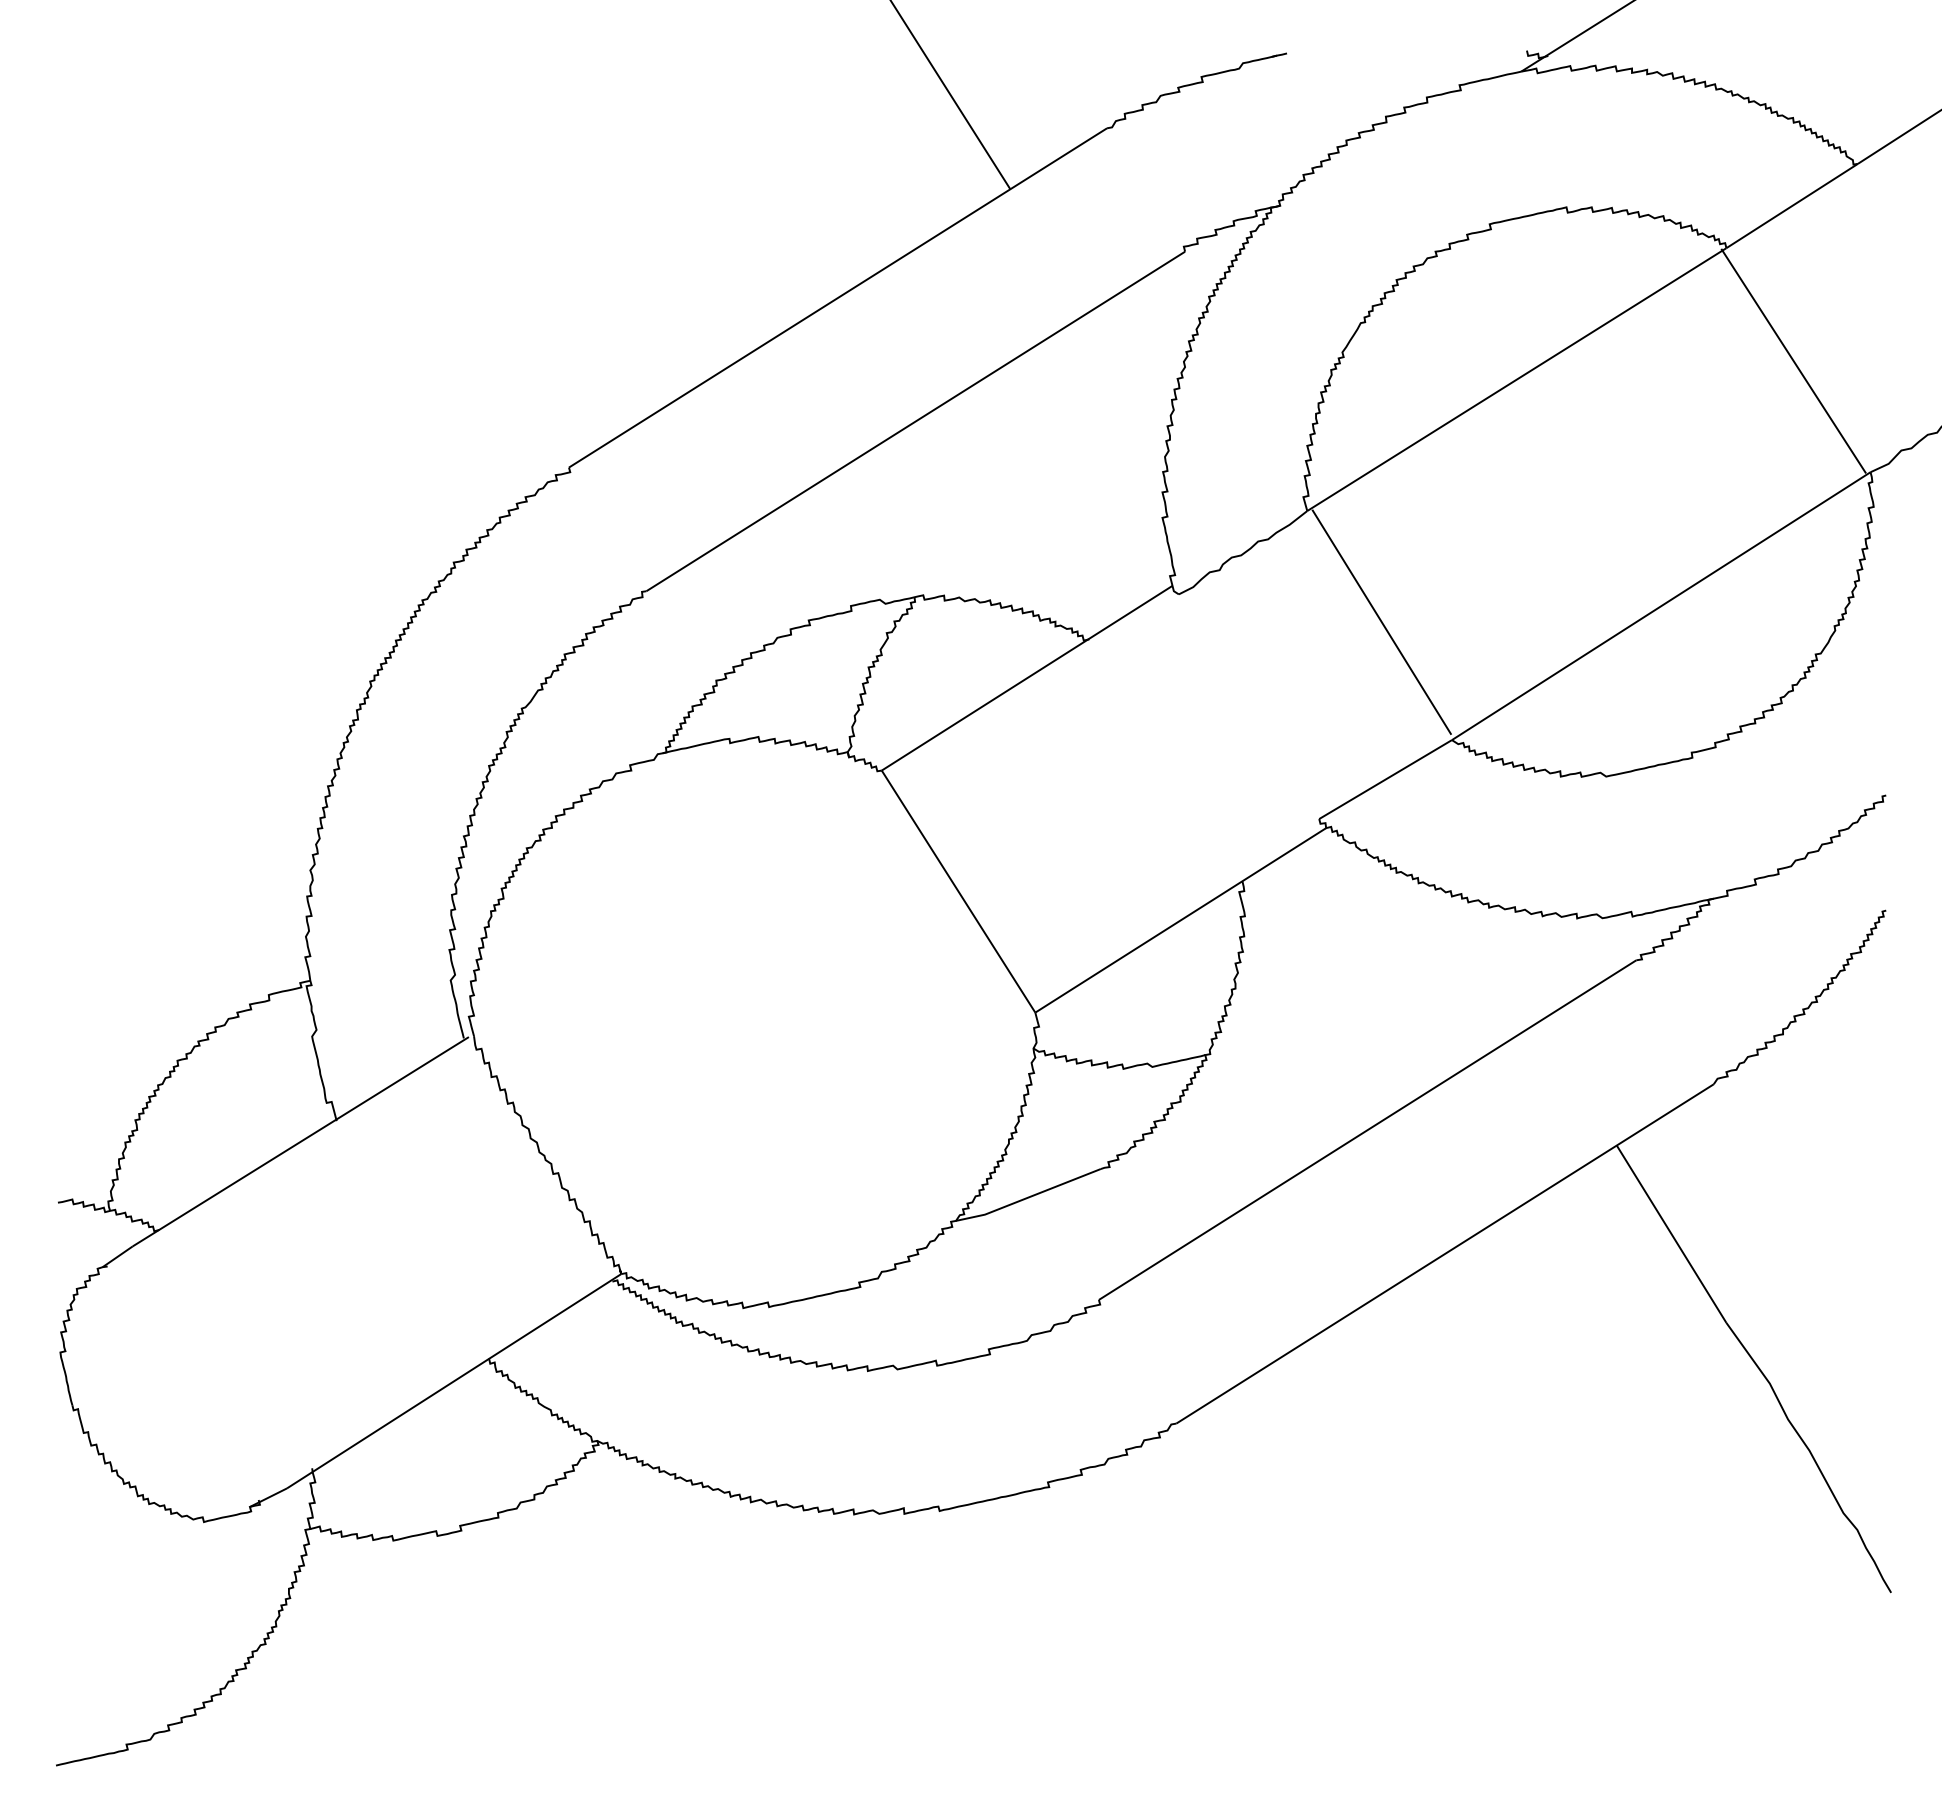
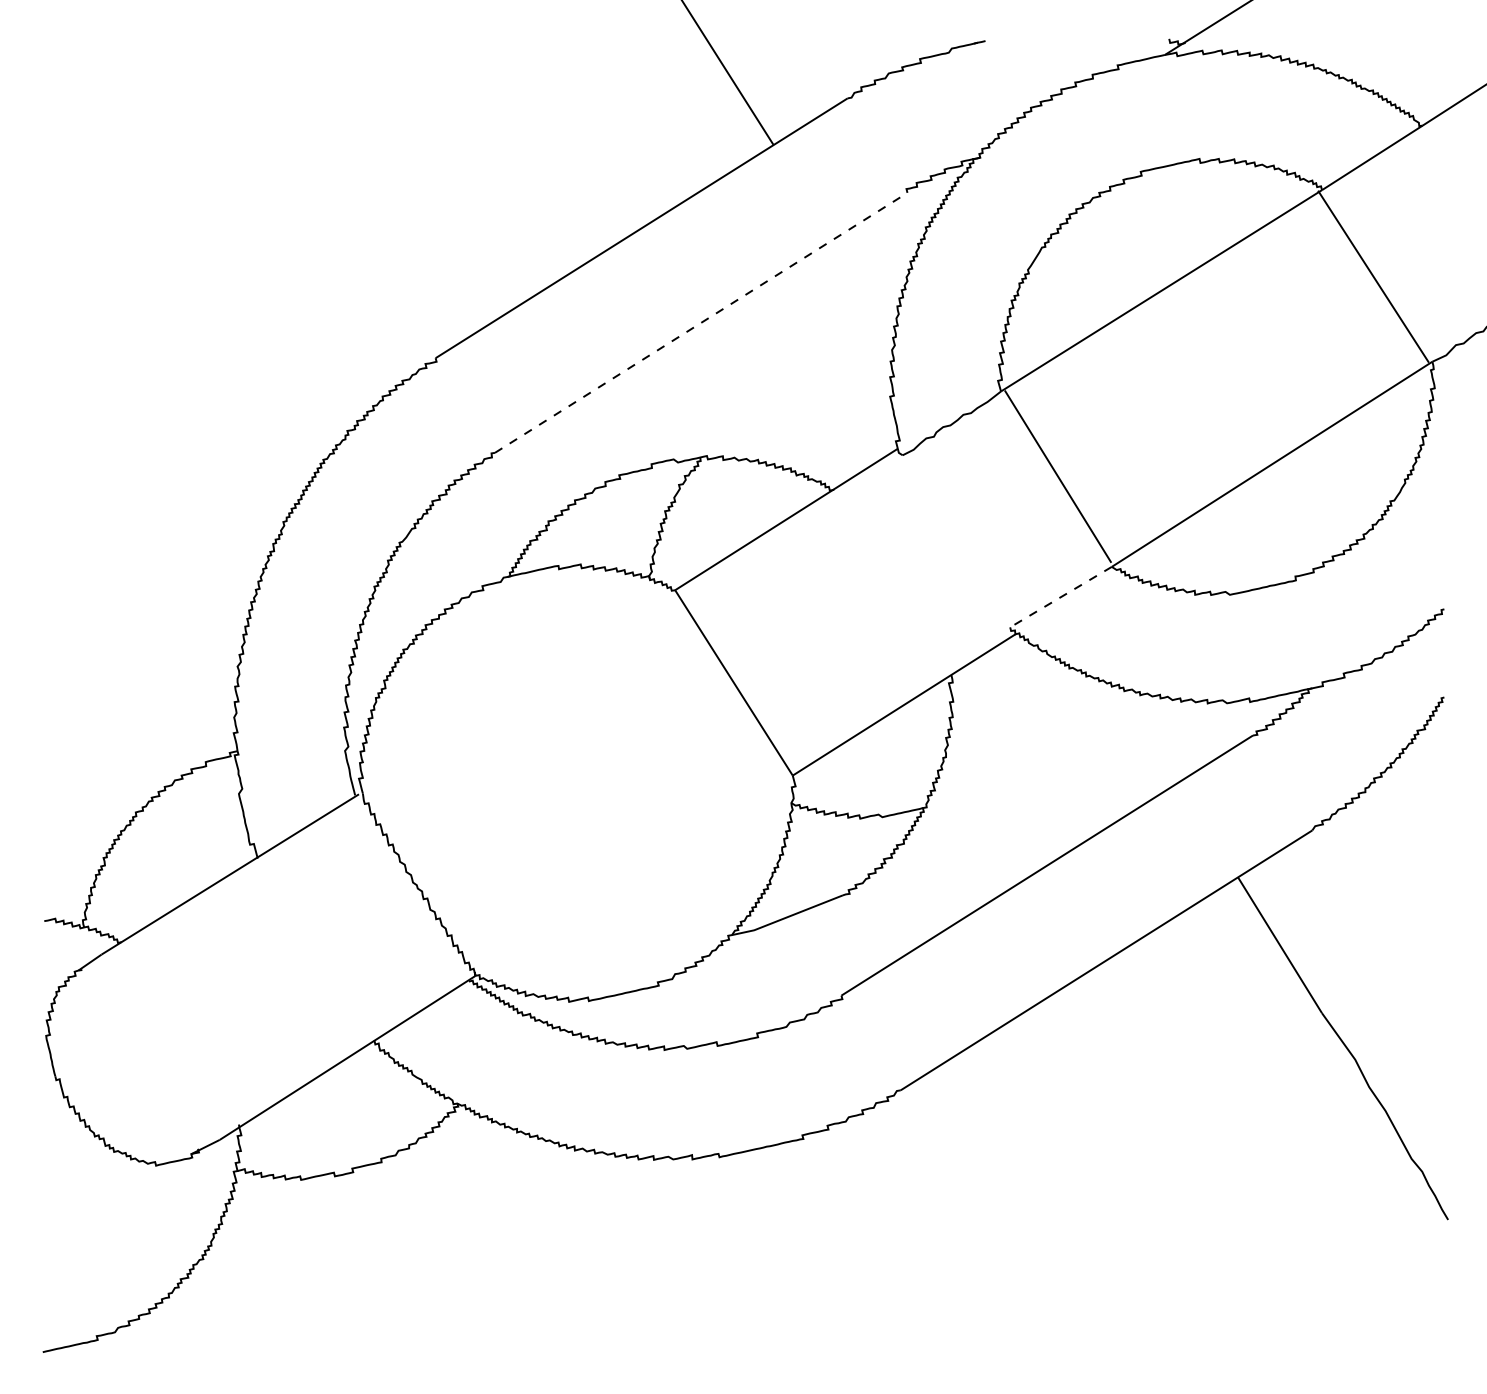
line: (916, 421) -> (701, 322), solid -> dashed
line: (1385, 779) -> (1060, 597), solid -> dashed

